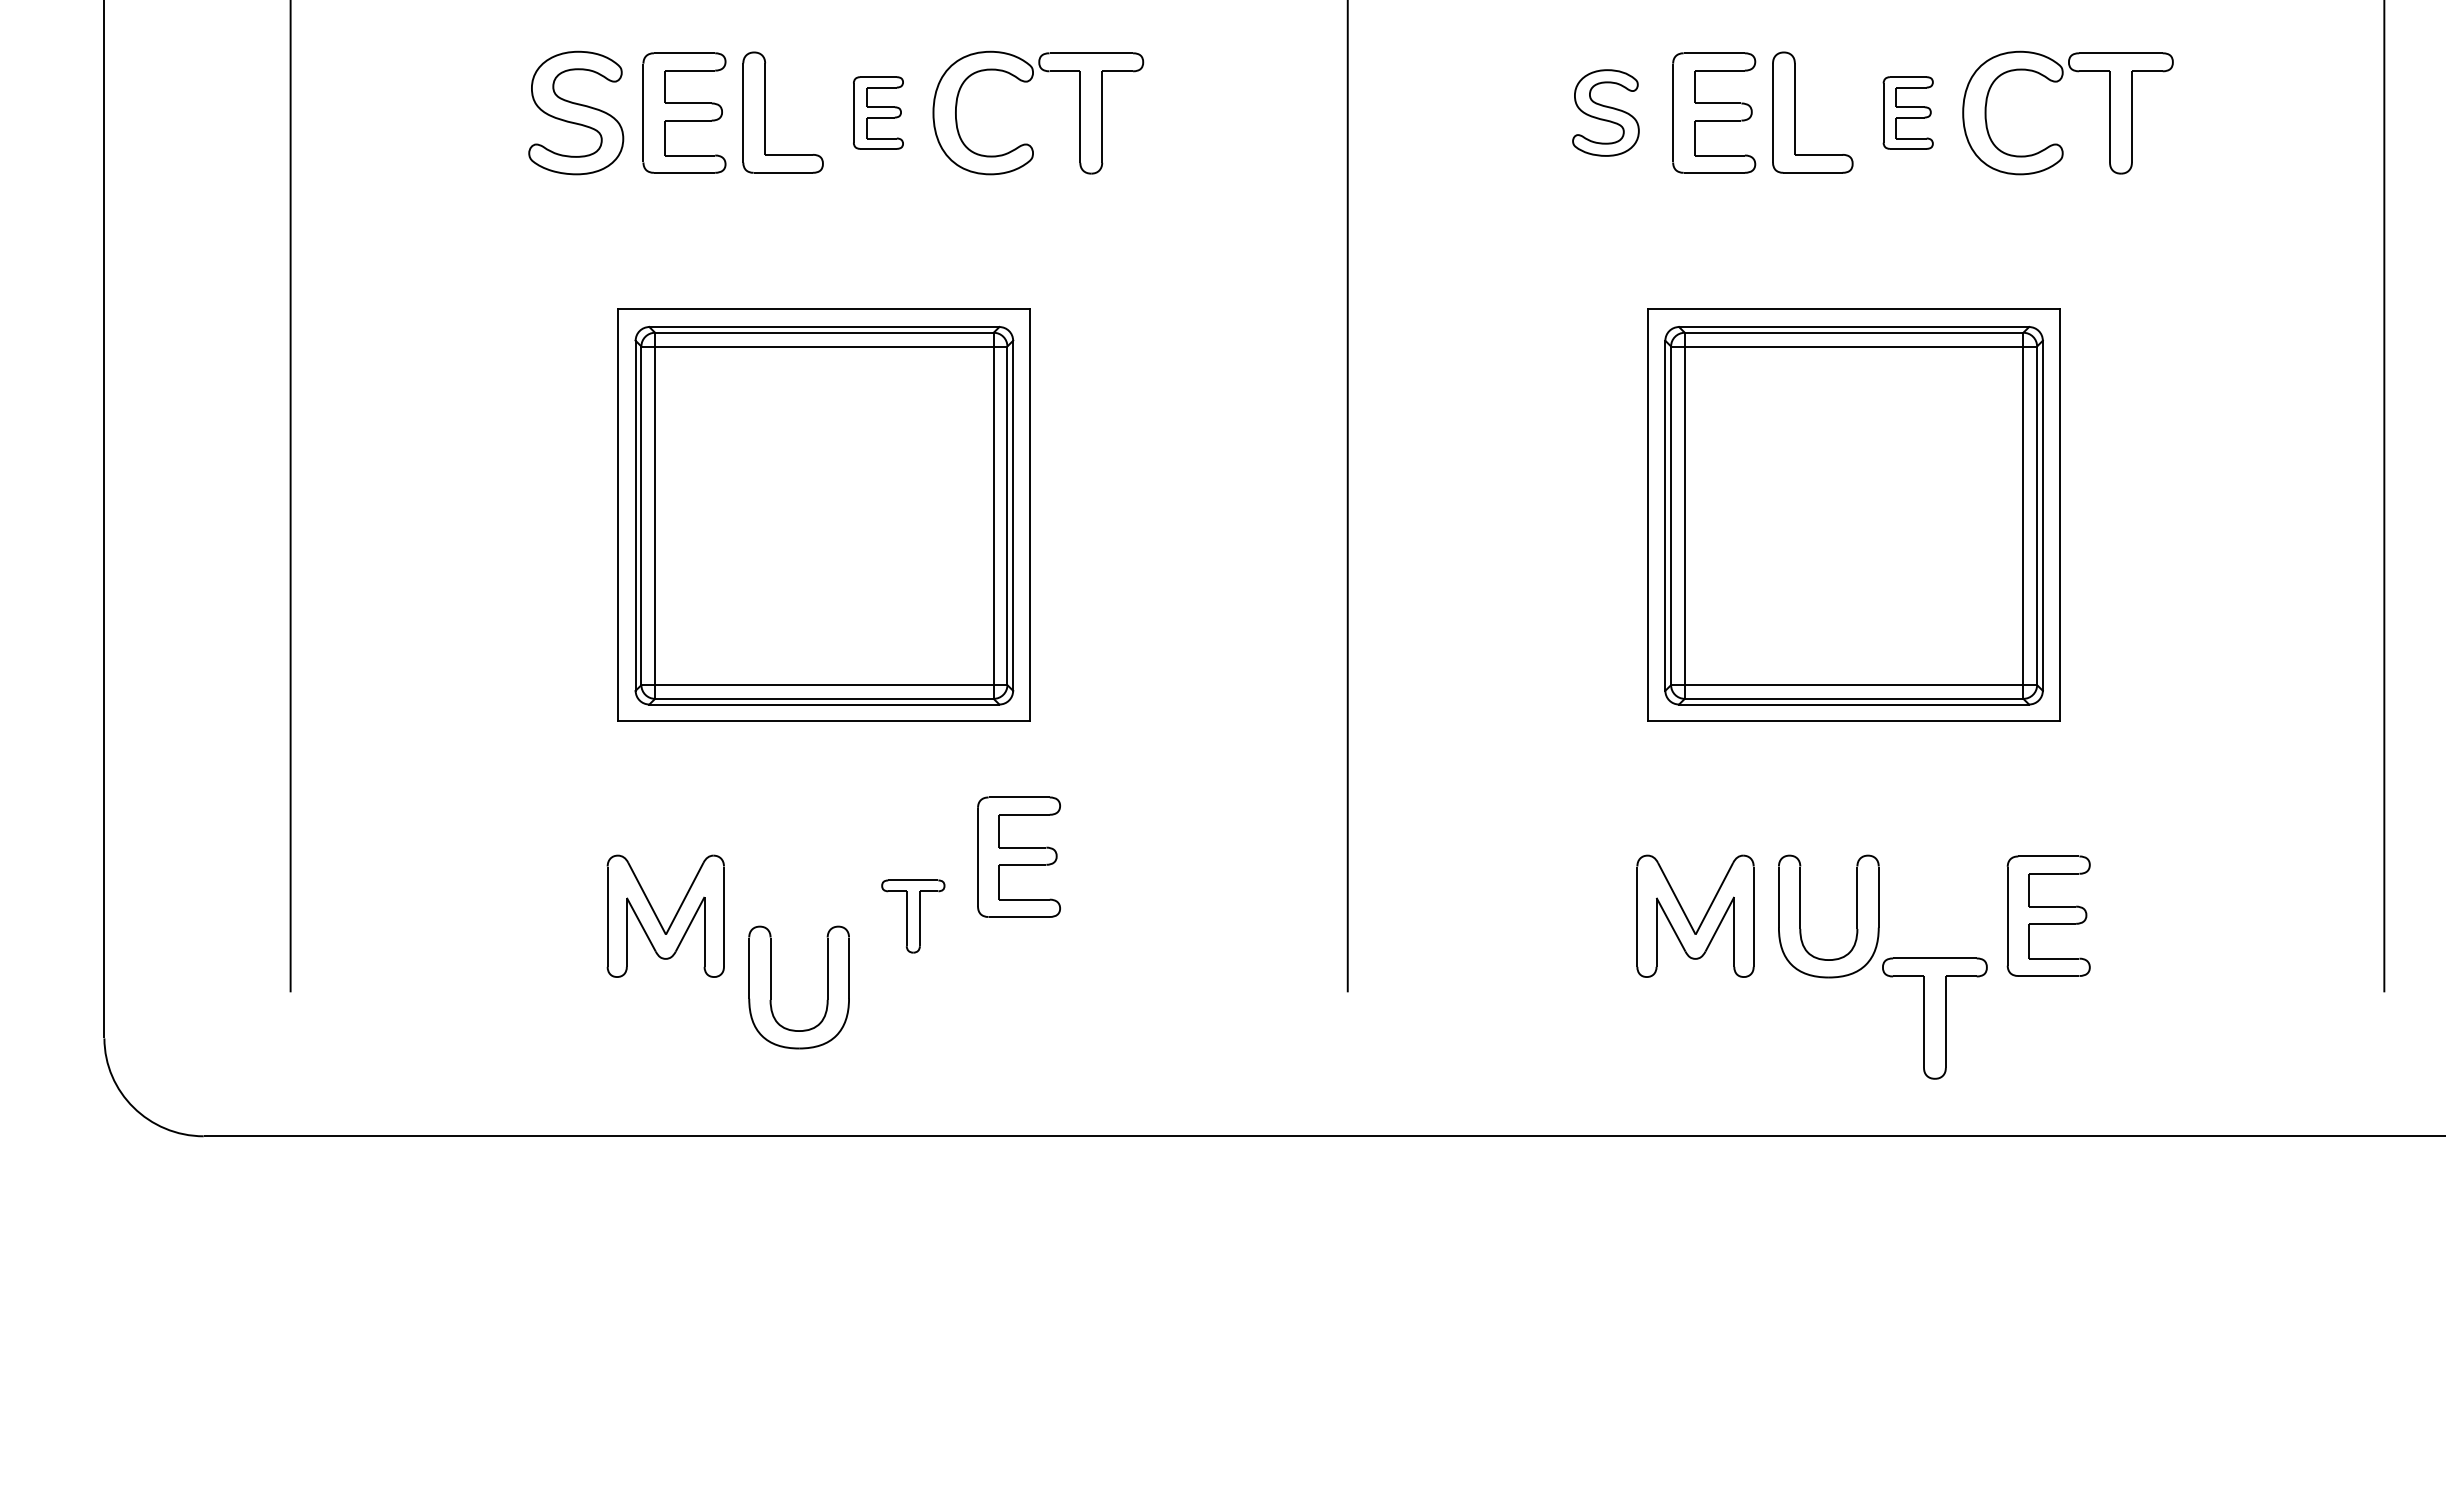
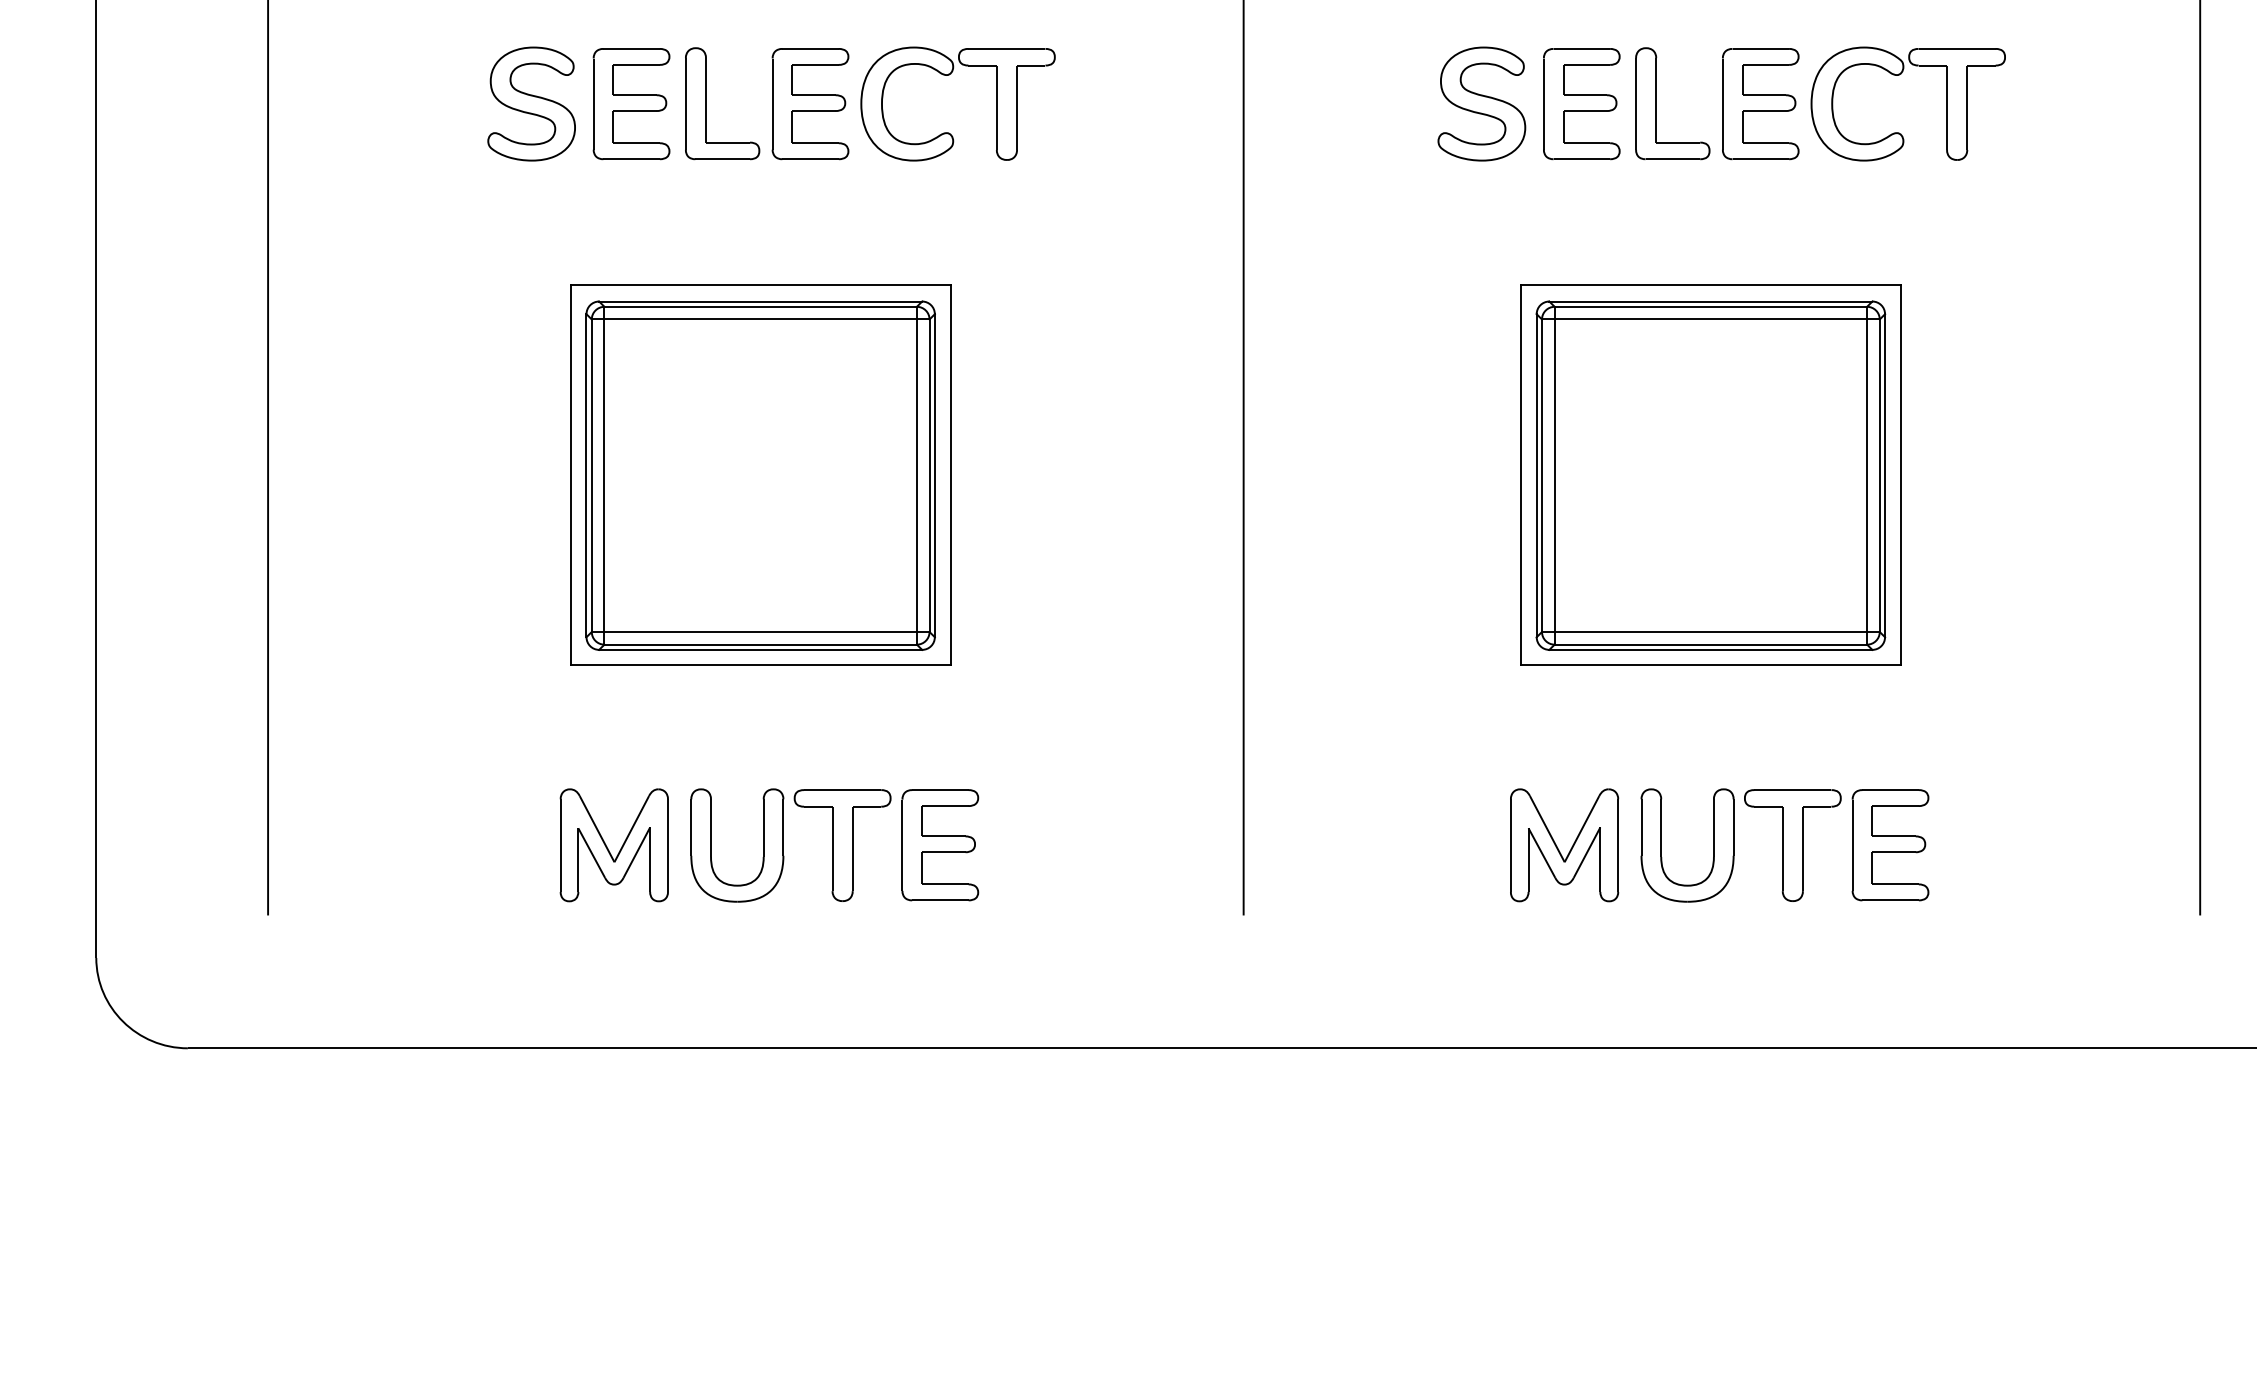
part: (878, 112) -> (810, 103), size x1.67
part: (1605, 112) -> (1481, 103), size x1.43
part: (1908, 112) -> (1761, 103), size x1.67
part: (1018, 856) -> (939, 844), moved
part: (913, 916) -> (842, 845), size x1.67
part: (771, 987) -> (711, 845), moved
part: (1934, 1018) -> (1792, 845), moved

